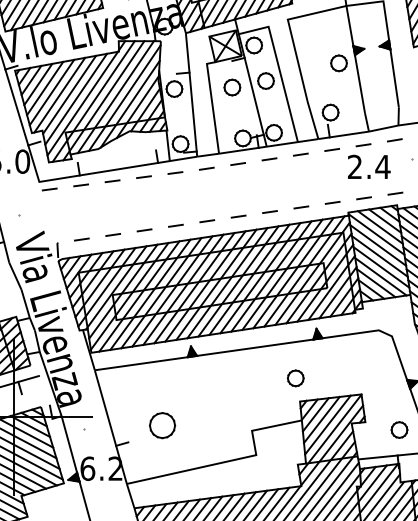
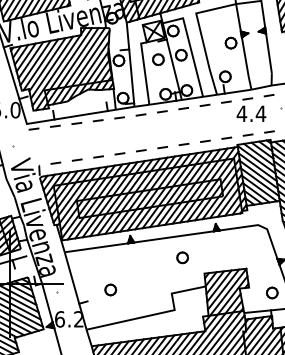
text: (354, 166) -> (241, 113), 2.4 -> 4.4
part: (295, 377) -> (182, 257), moved
part: (162, 424) -> (110, 289), size x0.62

